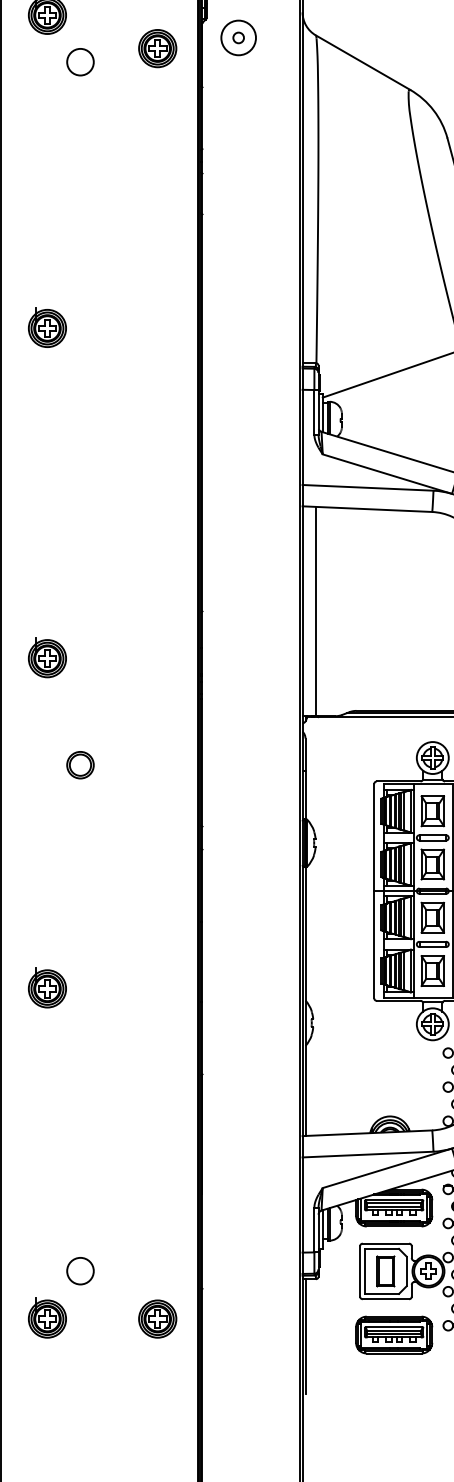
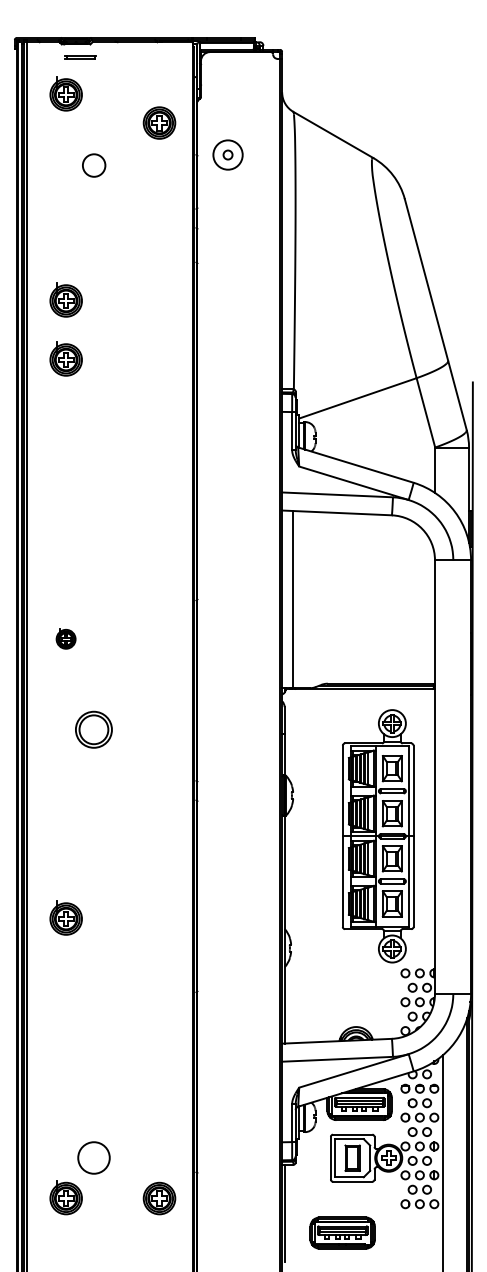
part: (238, 37) -> (227, 154), moved
circle: (80, 62) -> (94, 165), moved
part: (46, 257) -> (65, 299), added
part: (46, 657) -> (65, 638), size x0.6
part: (80, 764) -> (94, 729), size x1.6
circle: (80, 1270) -> (94, 1157), size x1.4
part: (393, 1334) -> (342, 1232), moved

